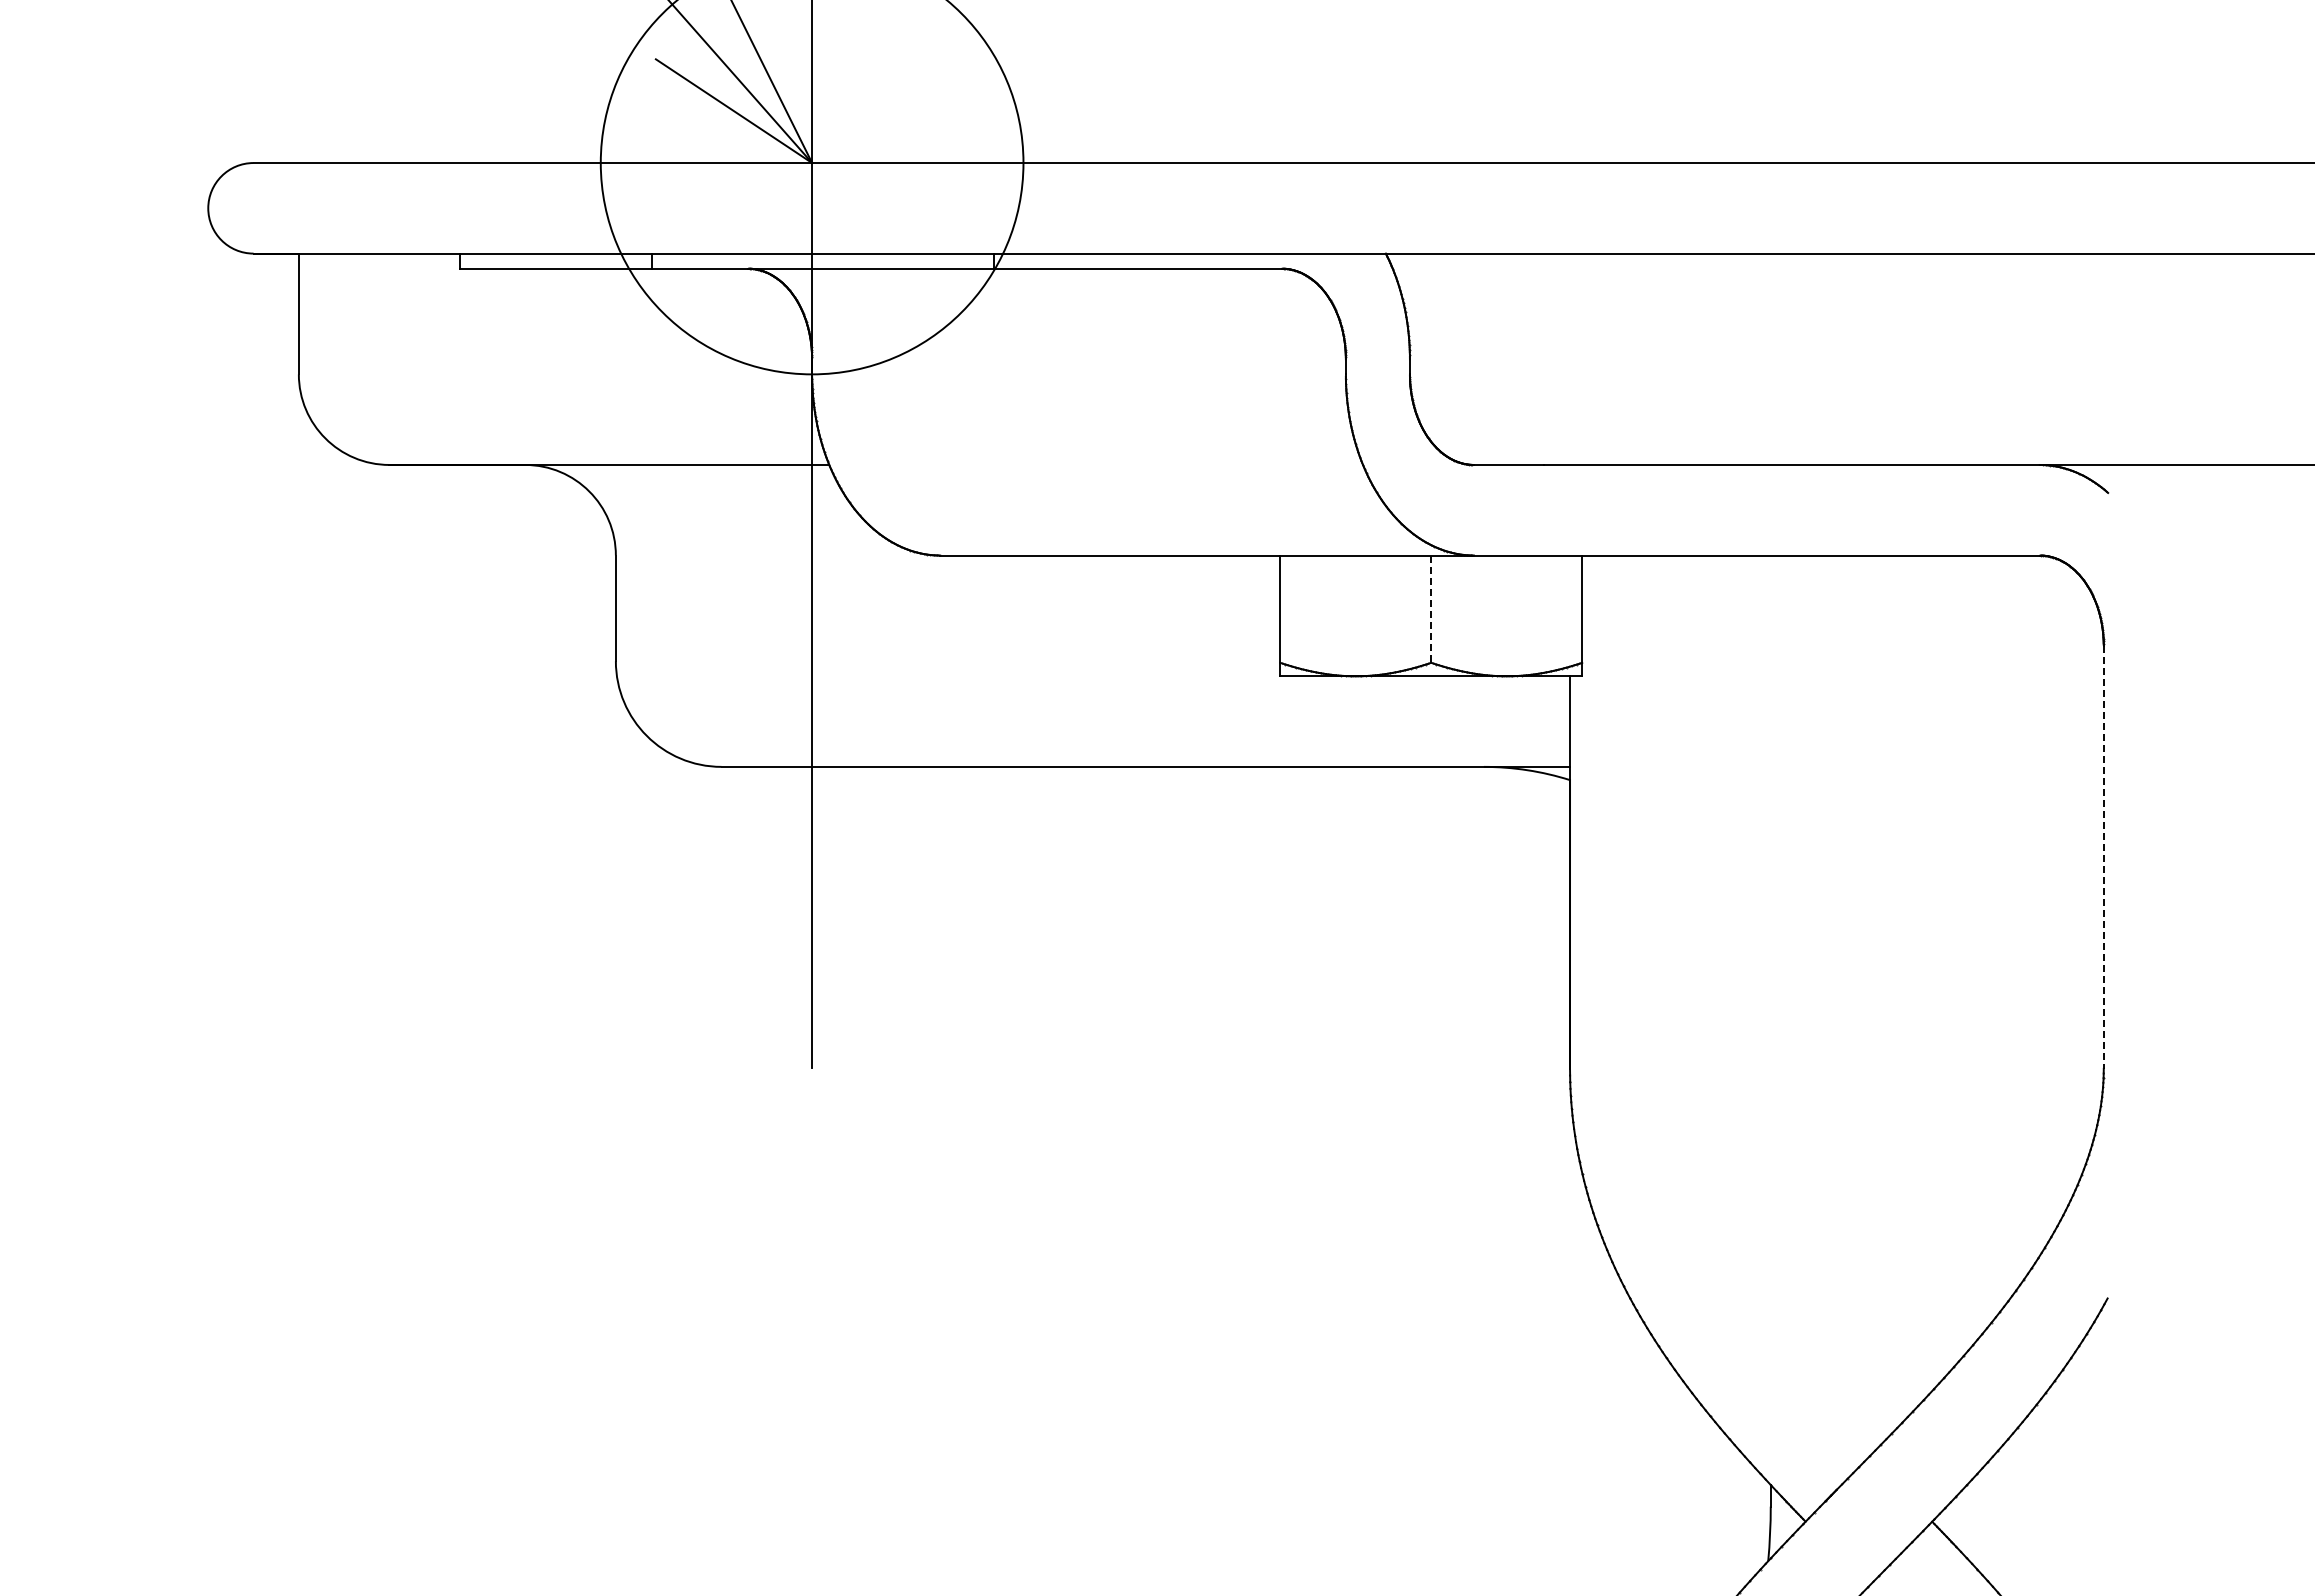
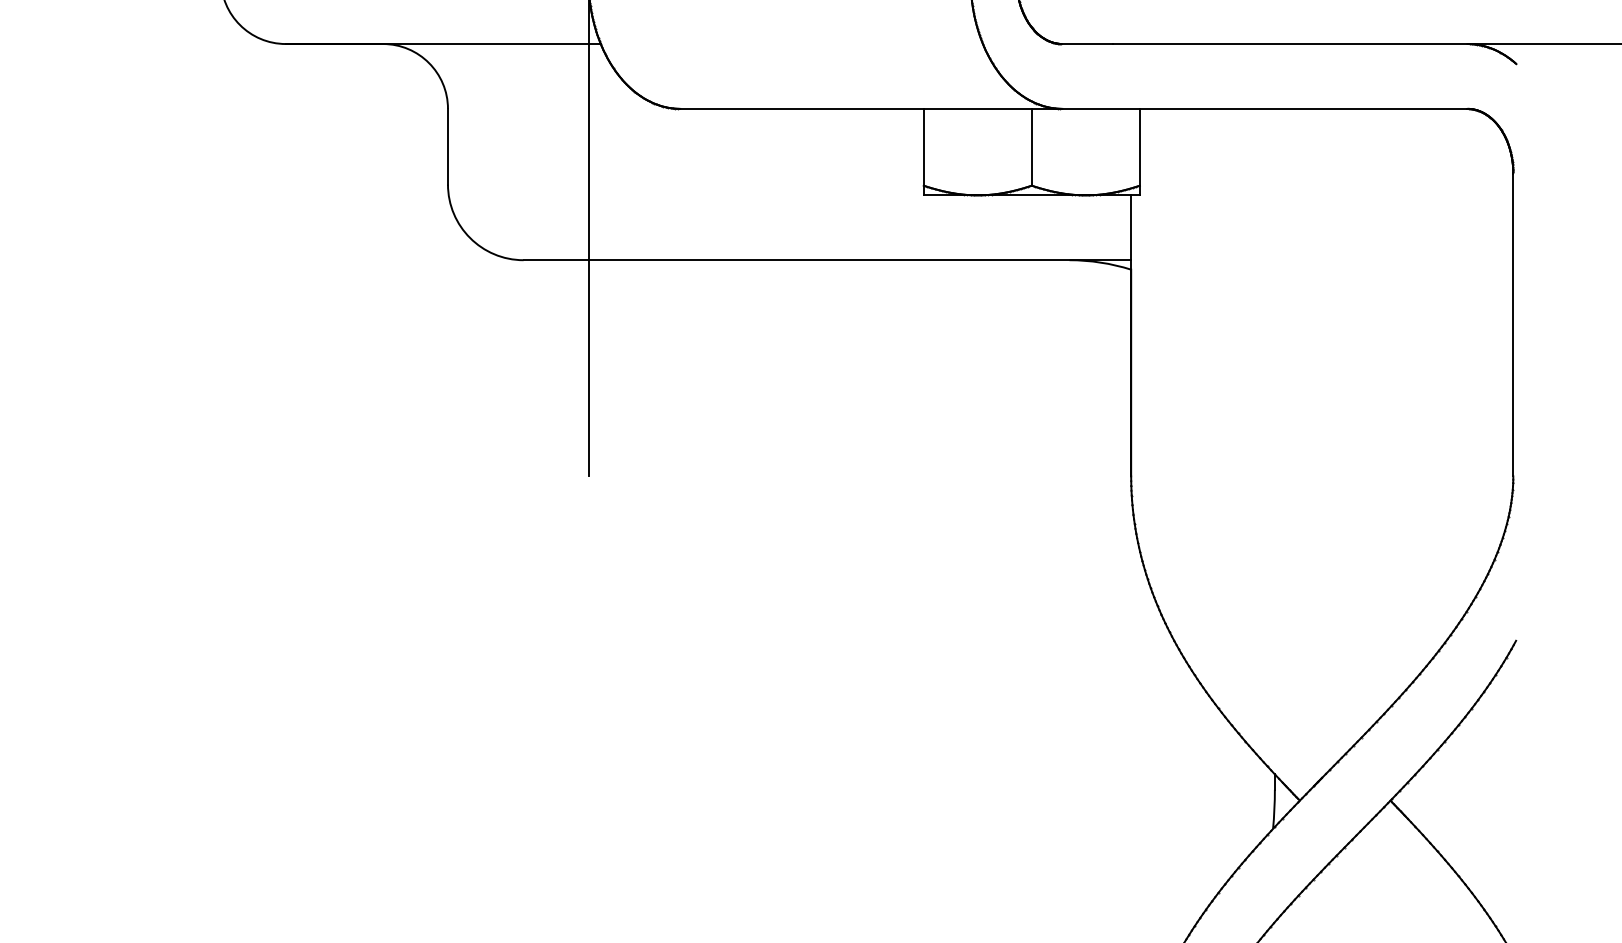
line: (1431, 609) -> (1031, 147), dashed -> solid
line: (2103, 857) -> (1513, 325), dashed -> solid

